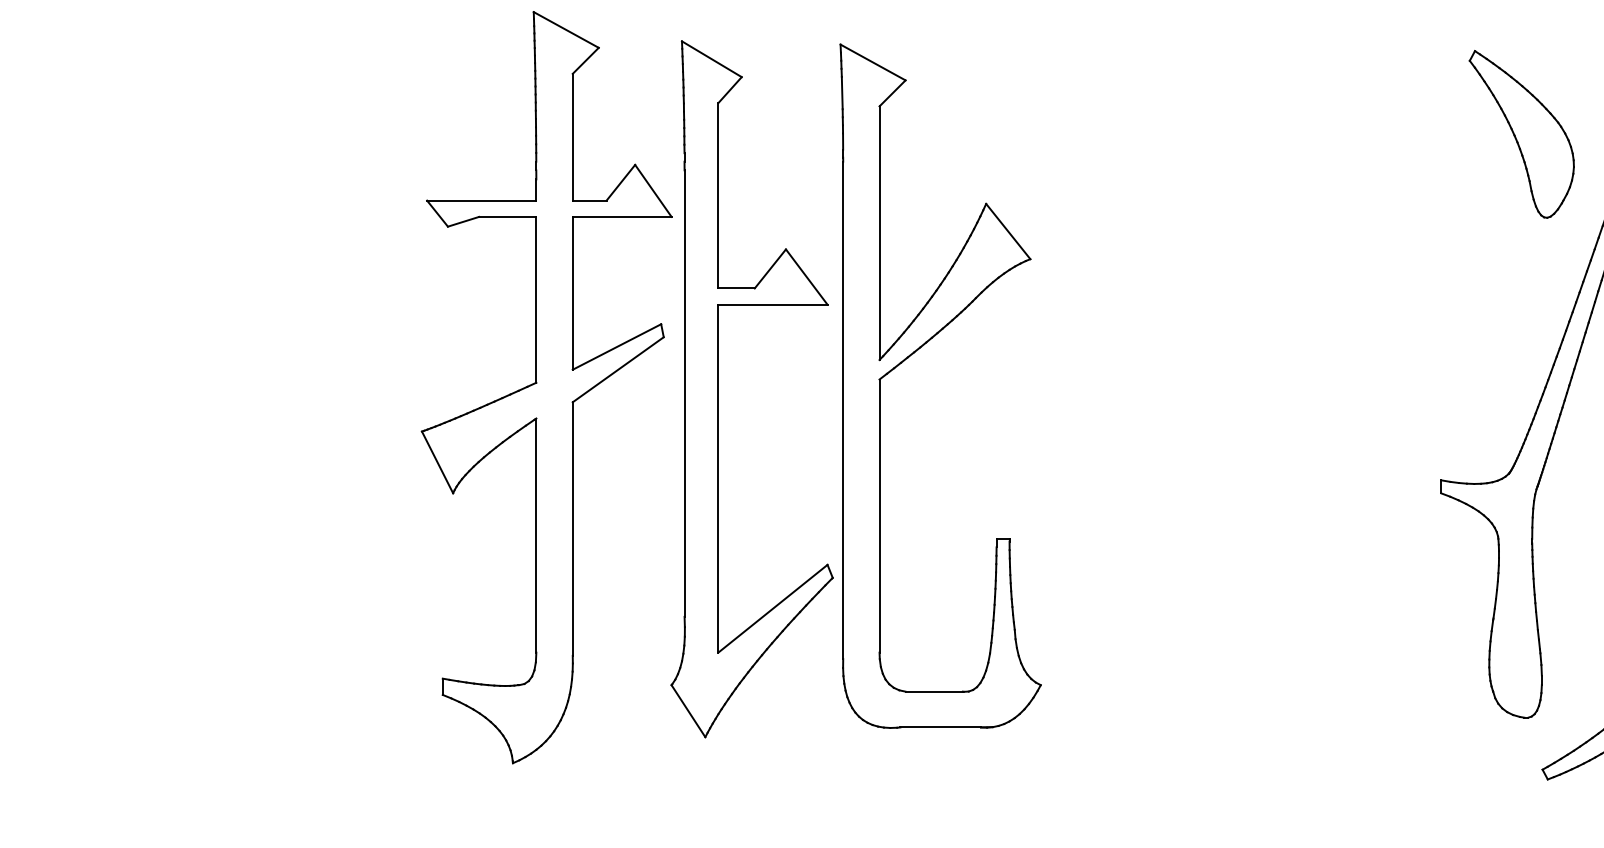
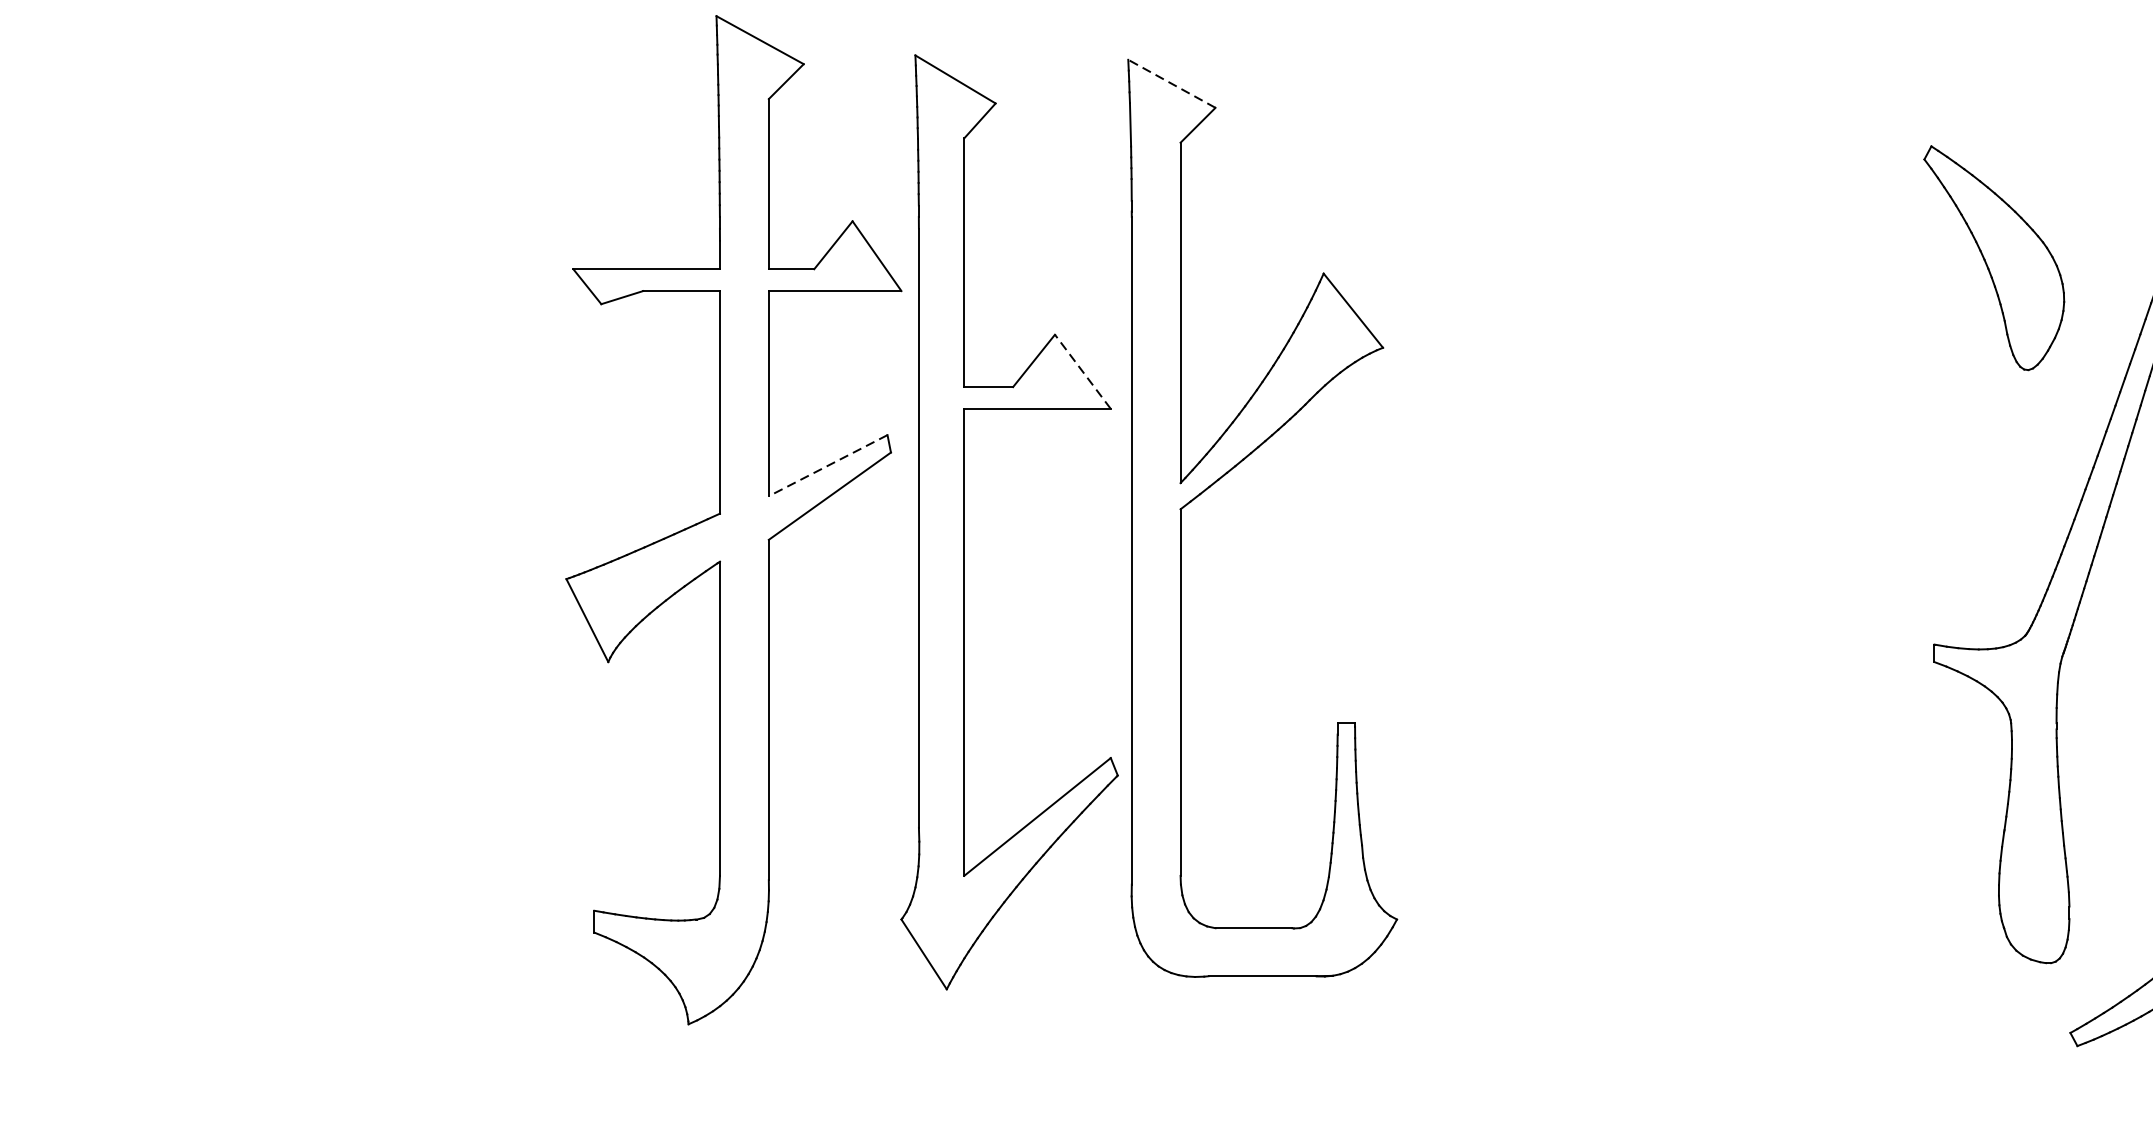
line: (872, 62) -> (1171, 83), solid -> dashed
part: (1521, 134) -> (1993, 258), moved
line: (806, 277) -> (1082, 372), solid -> dashed
line: (616, 347) -> (827, 466), solid -> dashed

